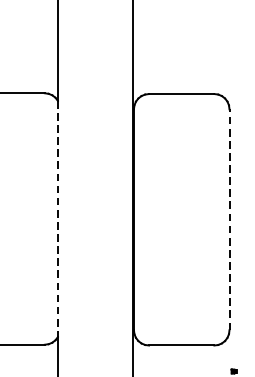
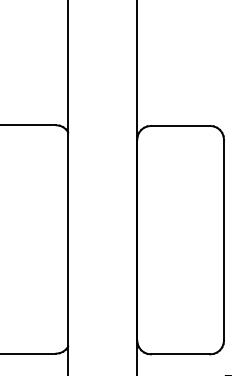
line: (58, 219) -> (68, 239), dashed -> solid
line: (230, 219) -> (224, 239), dashed -> solid

